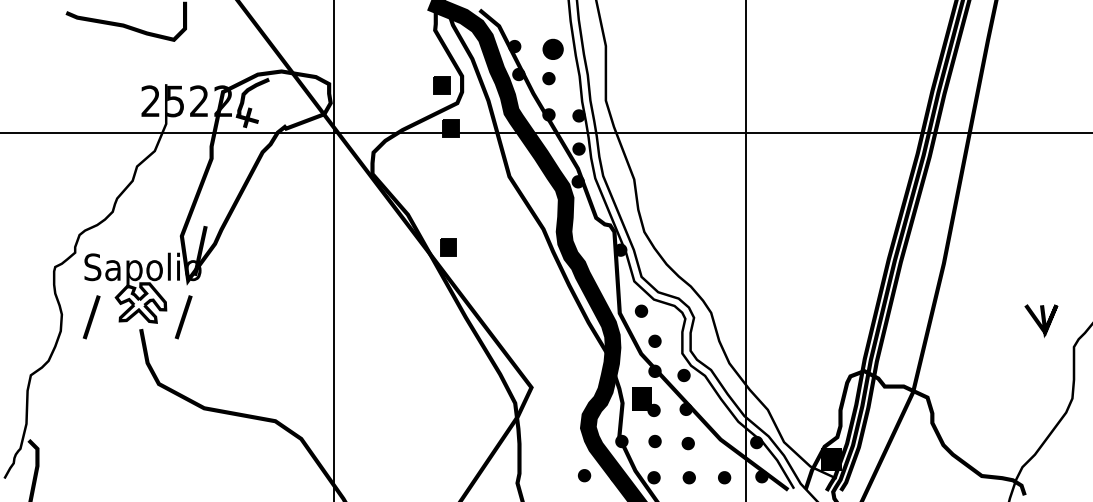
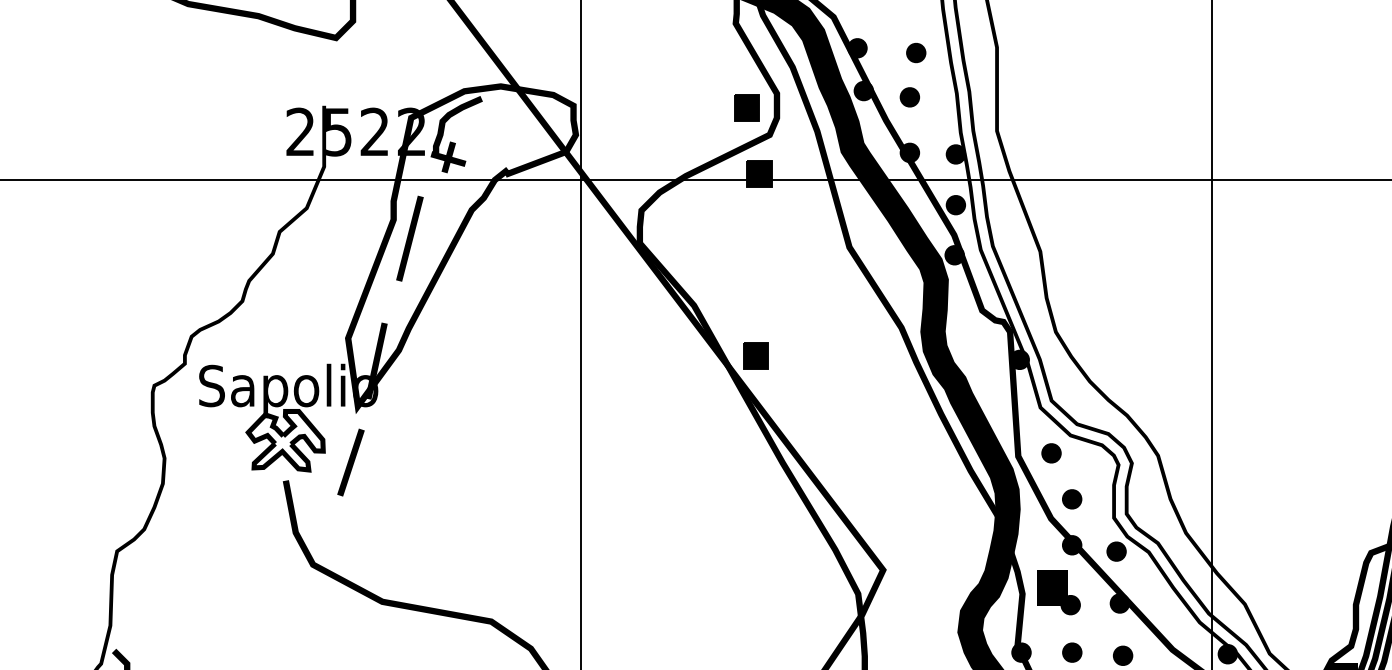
part: (552, 49) -> (915, 52), size x0.62
line: (222, 170) -> (410, 237), added
line: (91, 317) -> (209, 462), removed

